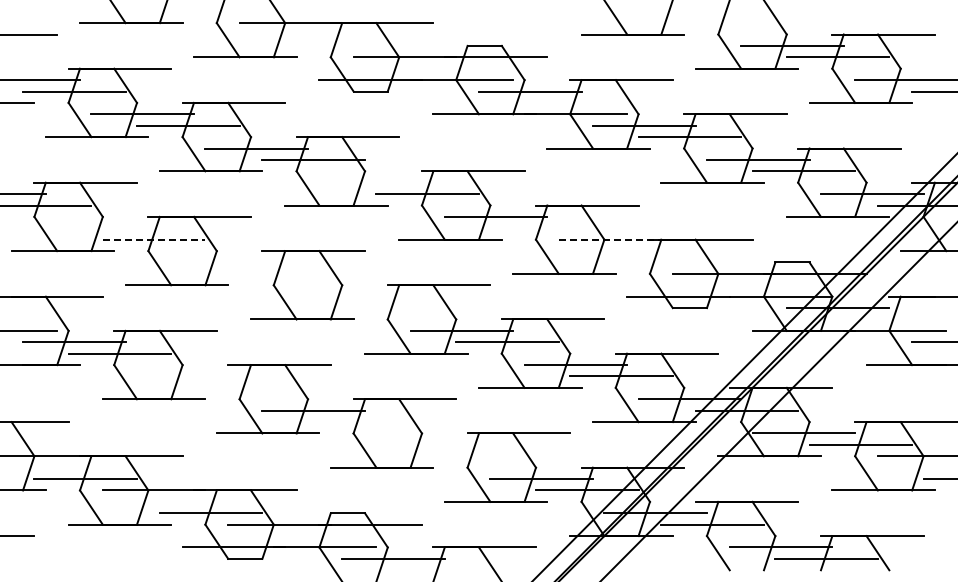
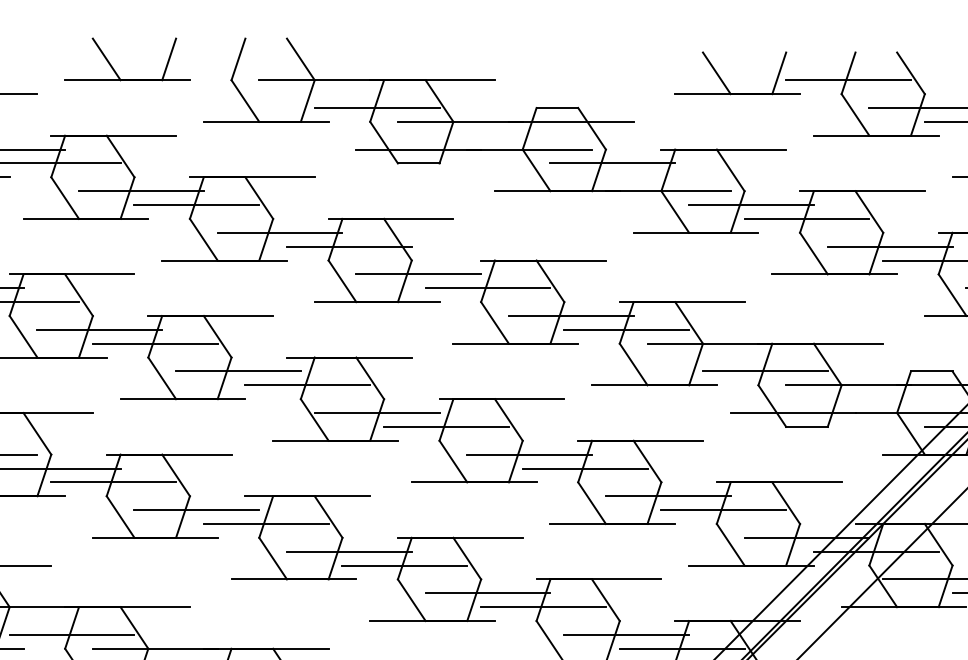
line: (723, 23) -> (847, 80), added
line: (336, 45) -> (377, 107), added
line: (370, 182) -> (418, 274), added
line: (108, 228) -> (99, 330), added
line: (541, 228) -> (626, 330), added
line: (154, 239) -> (155, 343), dashed -> solid
line: (610, 239) -> (710, 343), dashed -> solid
line: (222, 262) -> (238, 371), added
line: (655, 262) -> (765, 371), added
line: (279, 273) -> (307, 384), added
line: (336, 296) -> (377, 412), added
line: (393, 308) -> (446, 427), added
line: (188, 376) -> (197, 510), added
line: (245, 387) -> (266, 523), added
line: (359, 422) -> (405, 566), added
line: (427, 444) -> (487, 592), added
line: (473, 456) -> (543, 607), added

